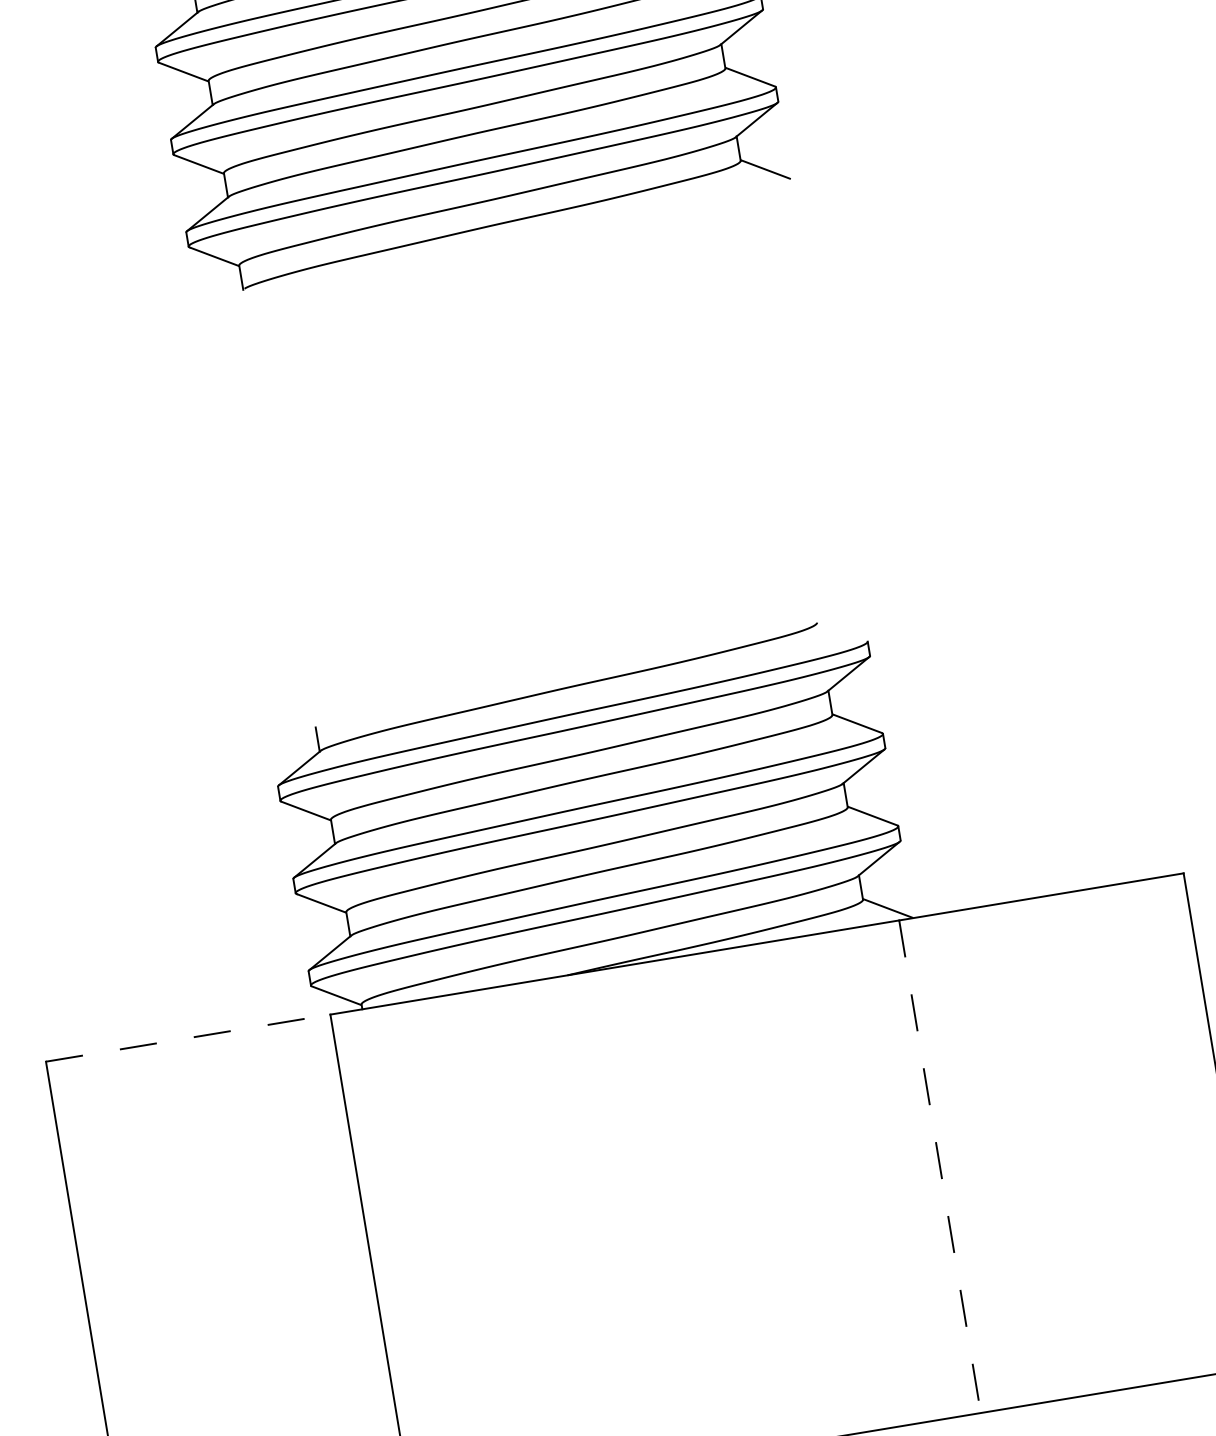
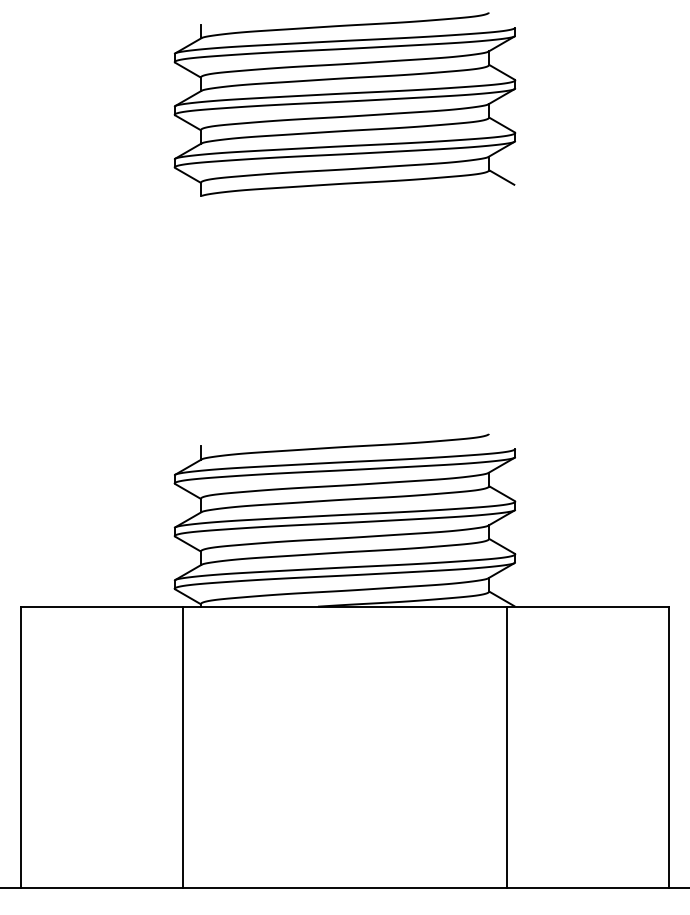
line: (189, 1037) -> (102, 606), dashed -> solid
line: (940, 1167) -> (507, 747), dashed -> solid

